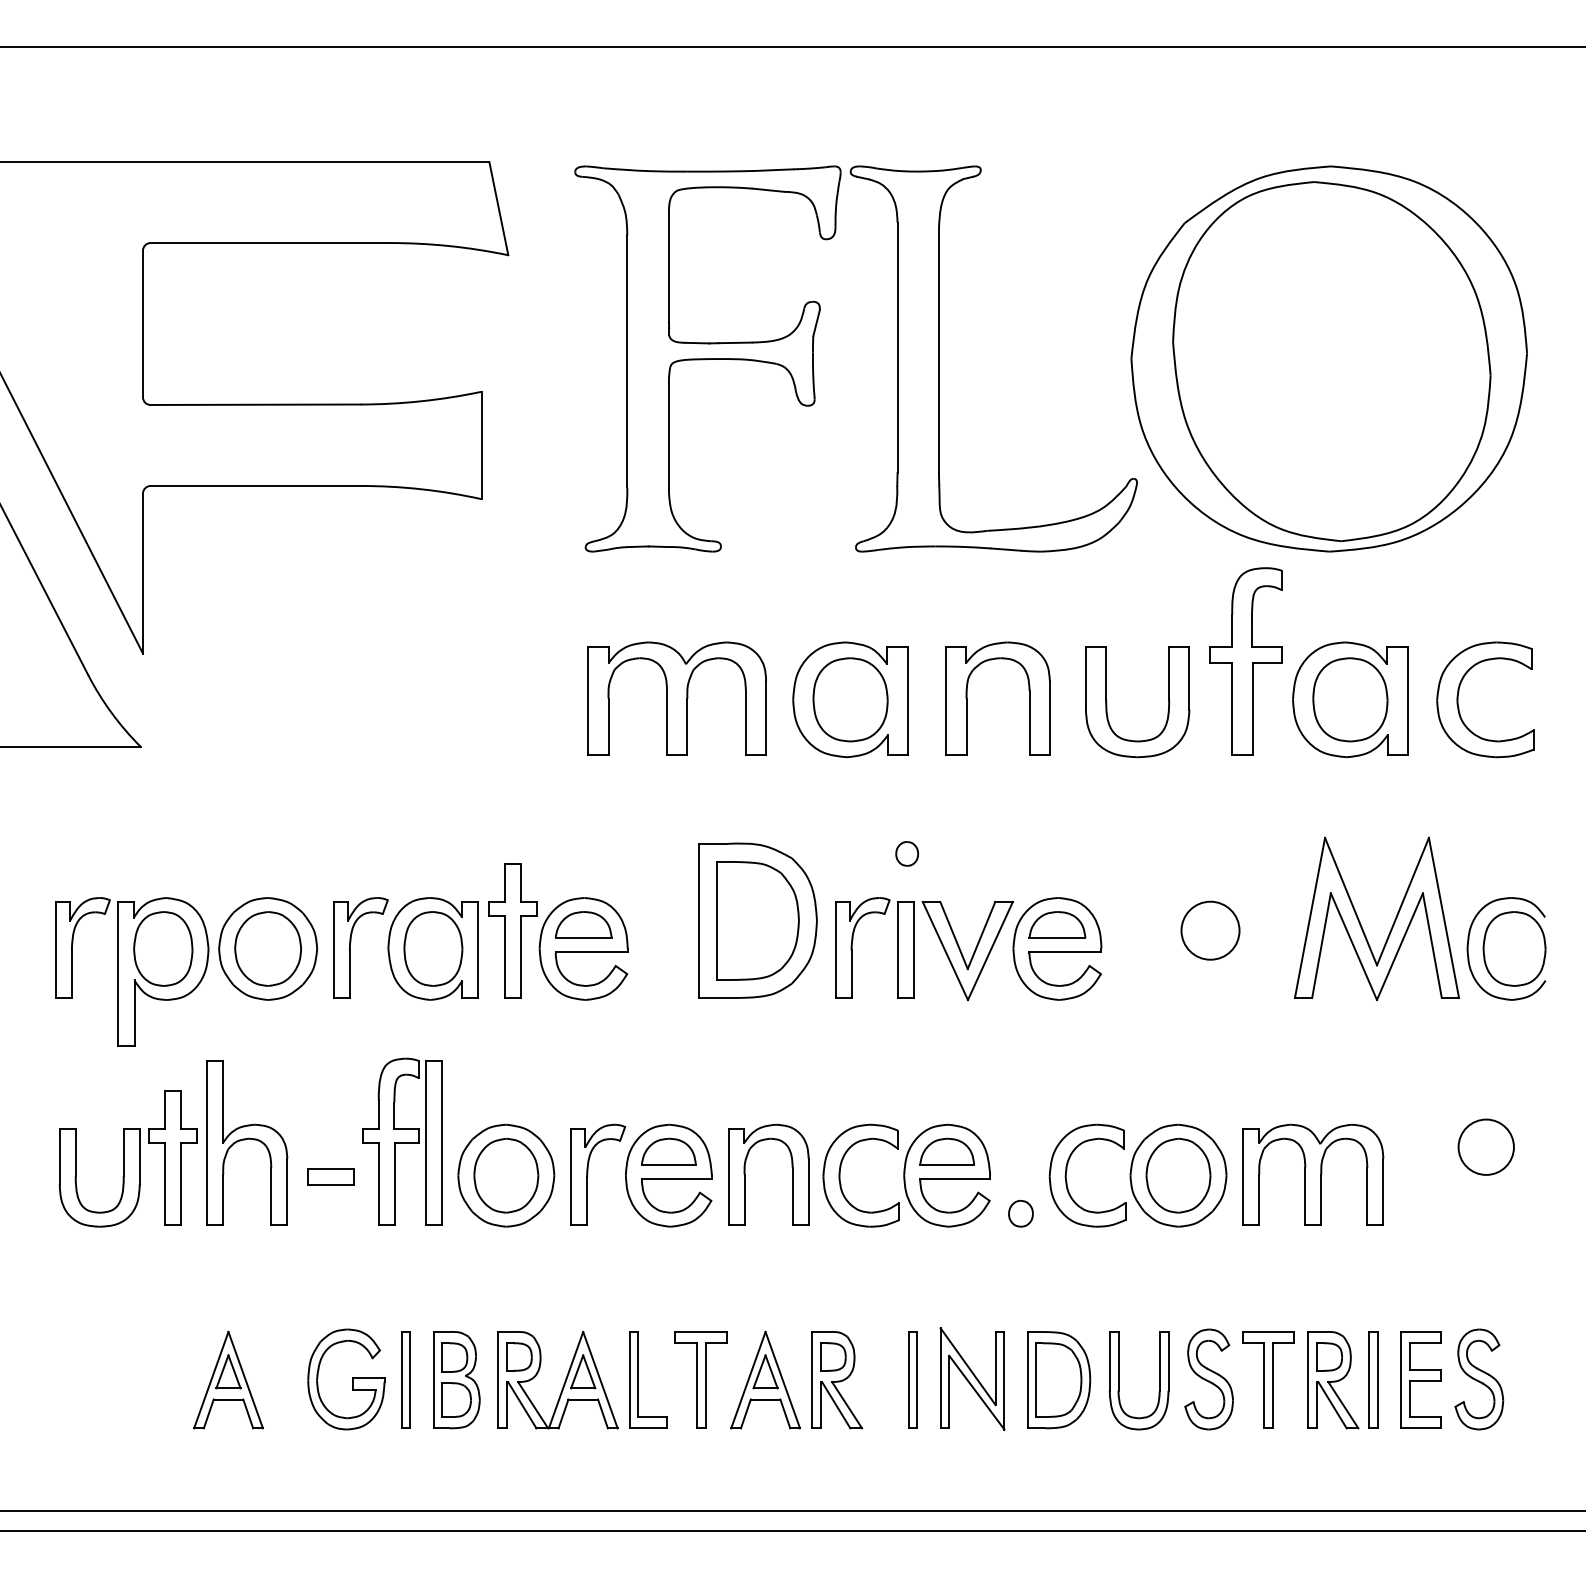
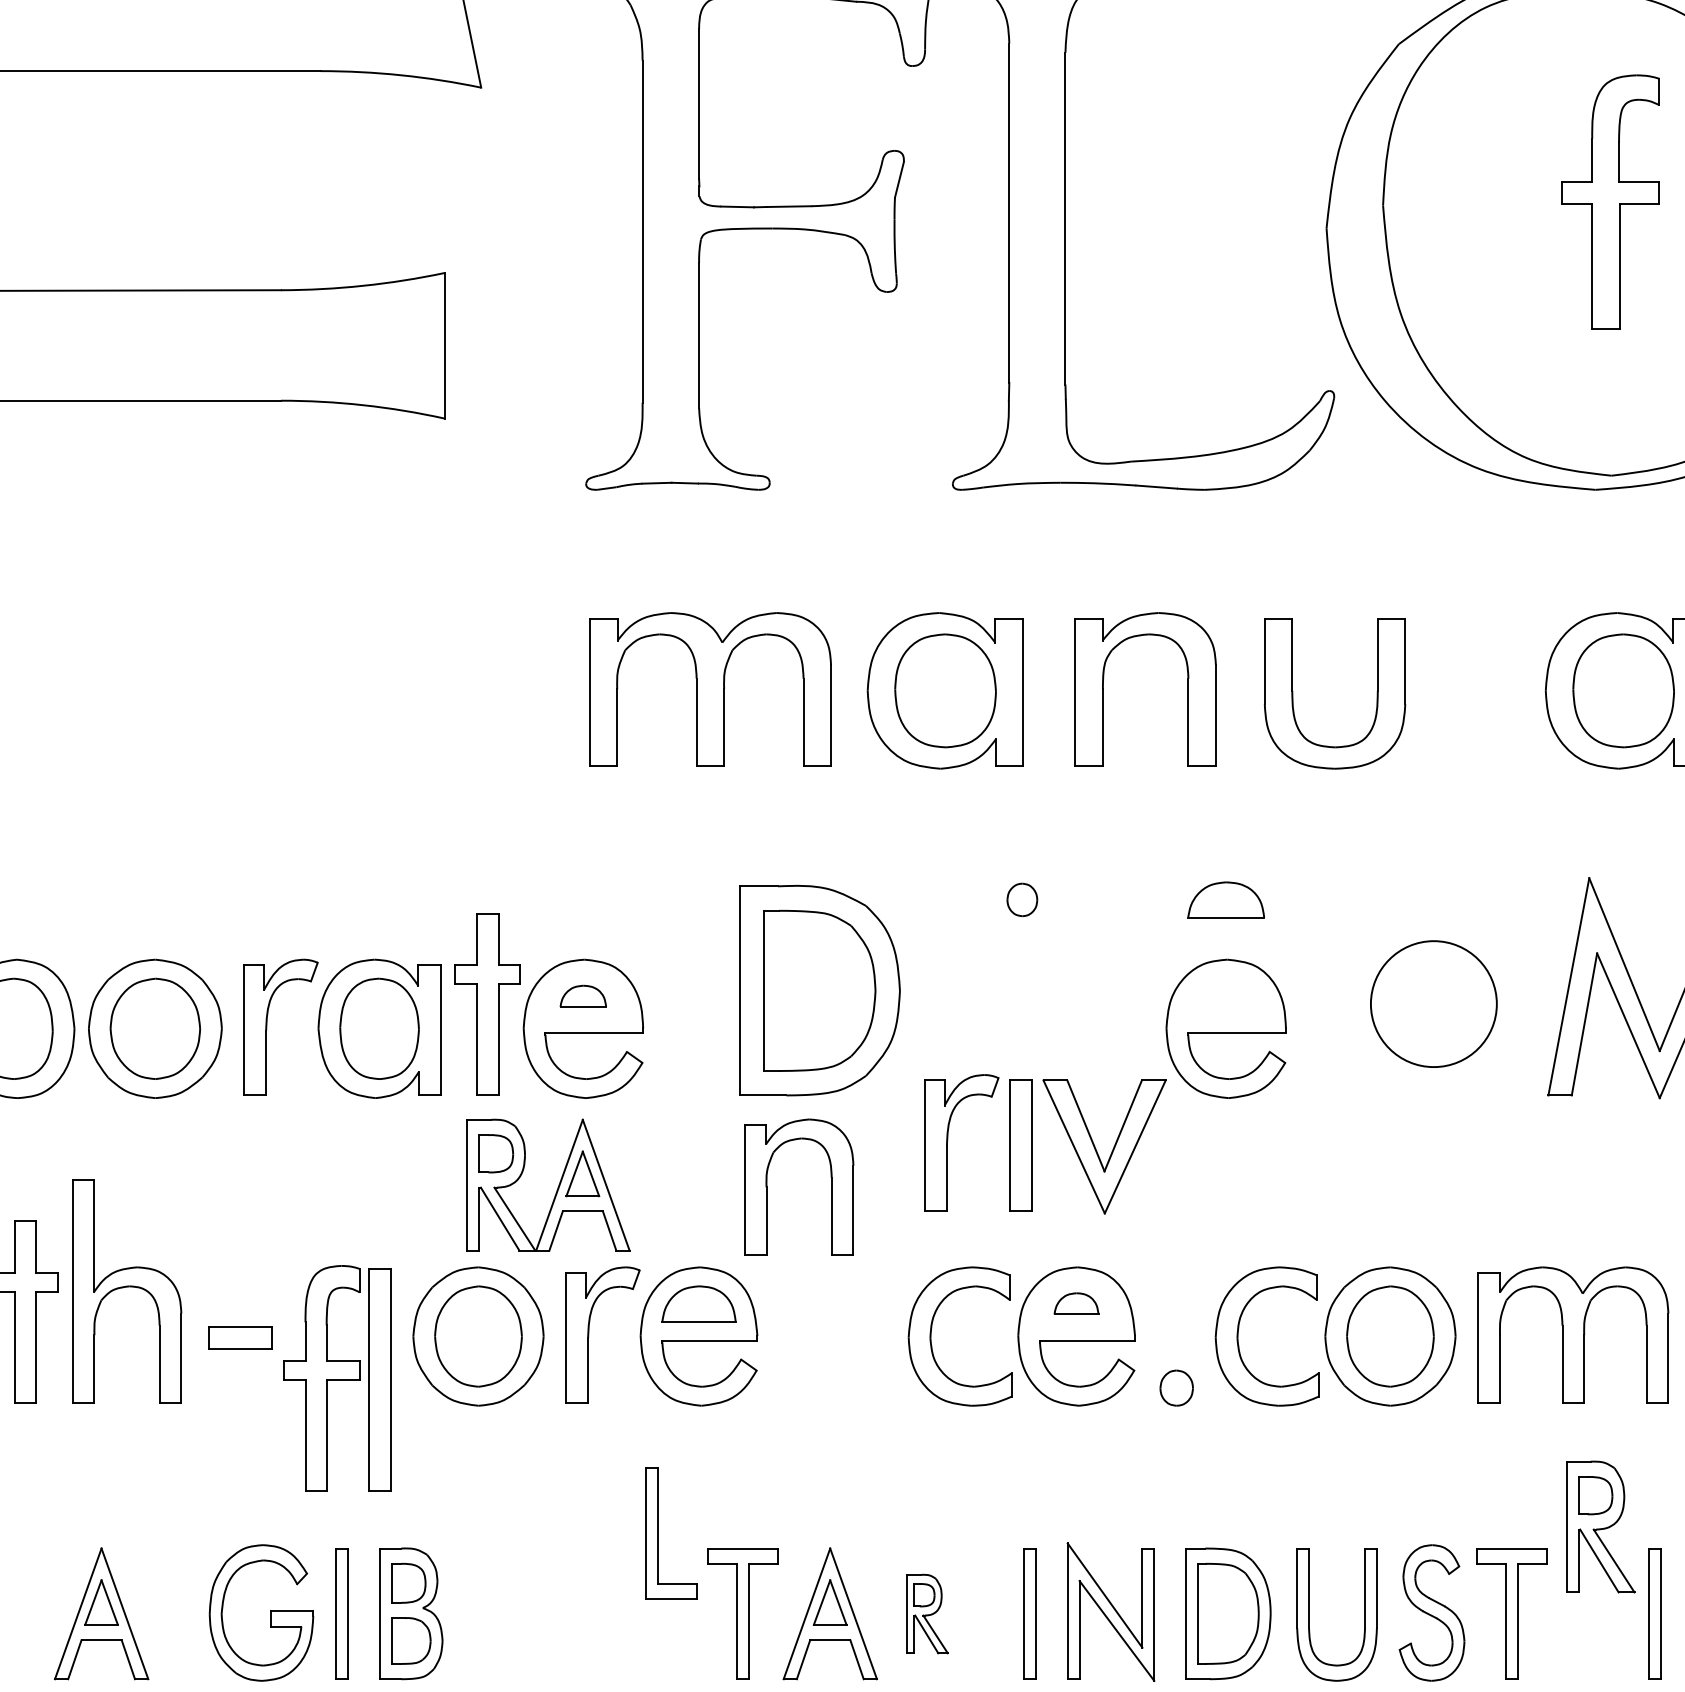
part: (1245, 661) -> (1610, 202), moved
part: (583, 924) -> (583, 995), size x0.6
part: (1057, 924) -> (1226, 899), moved
circle: (1210, 930) -> (1433, 1003), size x1.6
part: (914, 949) -> (1032, 1144), moved
part: (402, 1141) -> (337, 1378), moved
part: (946, 1151) -> (1075, 1303), size x0.6
part: (745, 1174) -> (767, 1186), moved
part: (638, 1379) -> (657, 1532), moved
part: (837, 1380) -> (927, 1614), size x0.6
part: (1333, 1380) -> (1600, 1527), moved
part: (563, 1383) -> (556, 1189), moved

